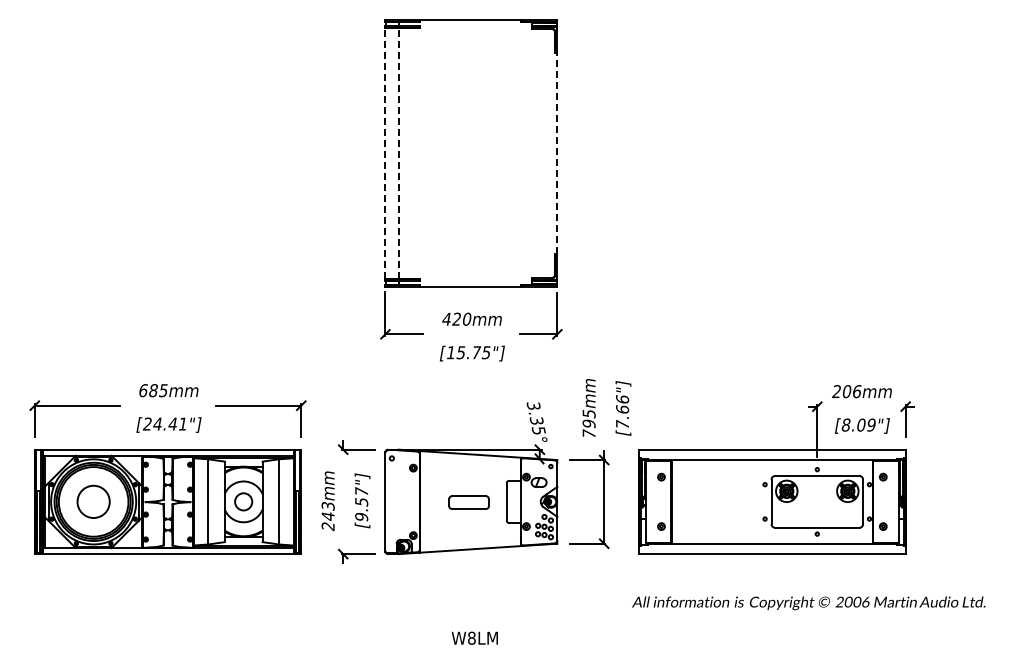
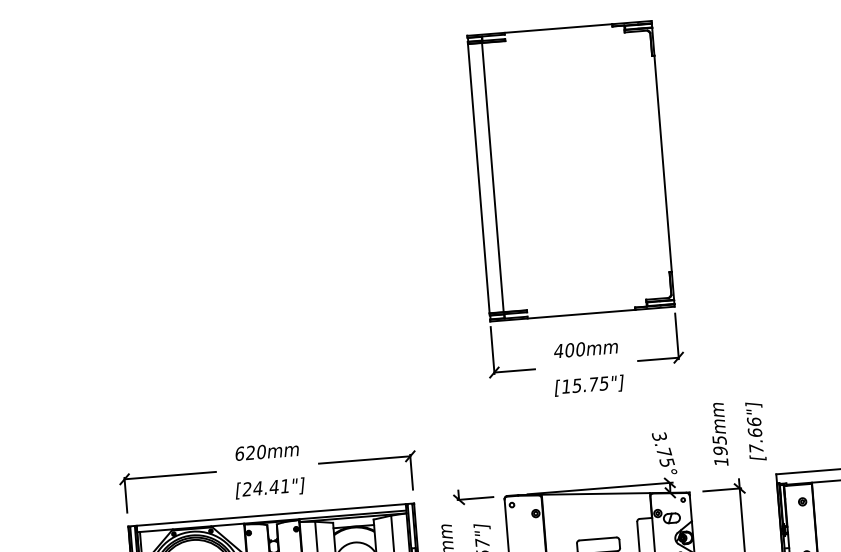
line: (385, 153) -> (478, 178), dashed -> solid
line: (398, 153) -> (492, 177), dashed -> solid
line: (557, 153) -> (663, 163), dashed -> solid
text: (456, 318) -> (569, 349), 420mm -> 400mm
text: (157, 390) -> (254, 452), 685mm -> 620mm
text: (536, 420) -> (663, 451), 3.35° -> 3.75°
text: (588, 433) -> (720, 461), 795mm -> 195mm

